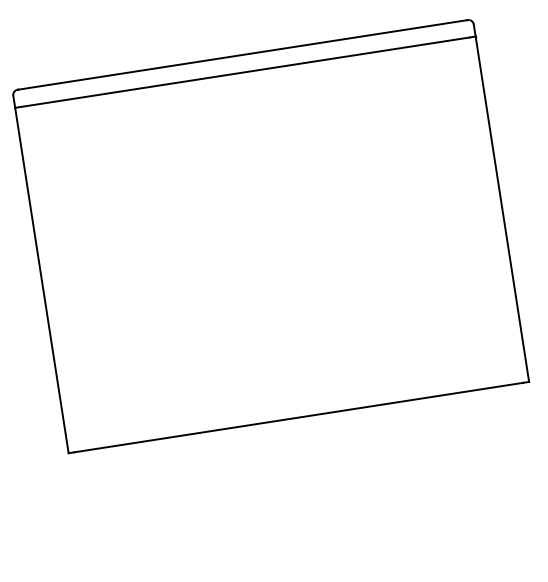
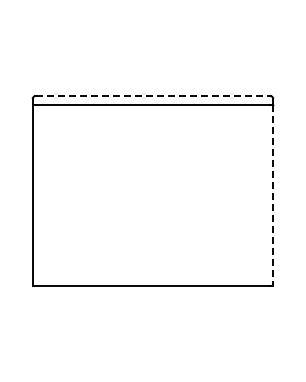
line: (243, 55) -> (153, 96), solid -> dashed
line: (503, 211) -> (273, 196), solid -> dashed

